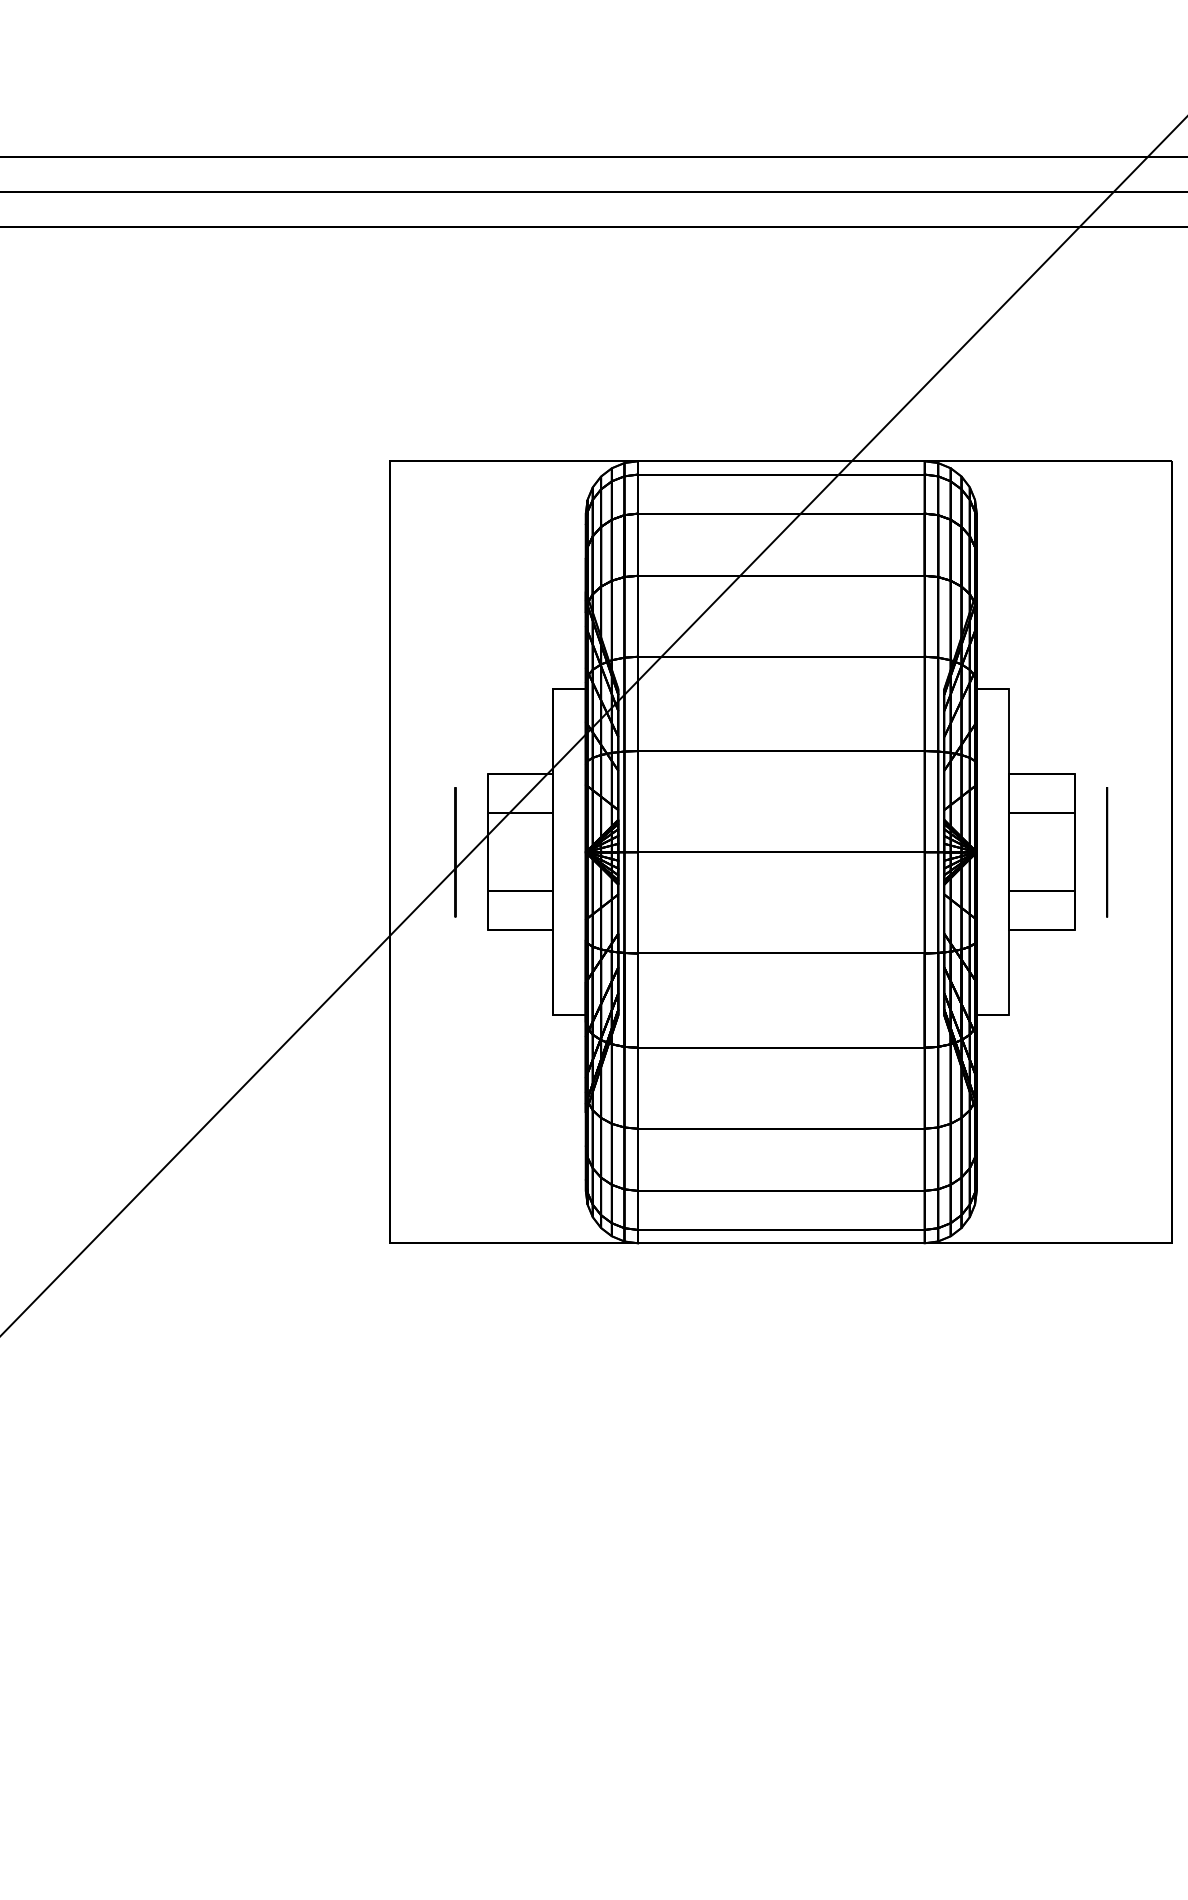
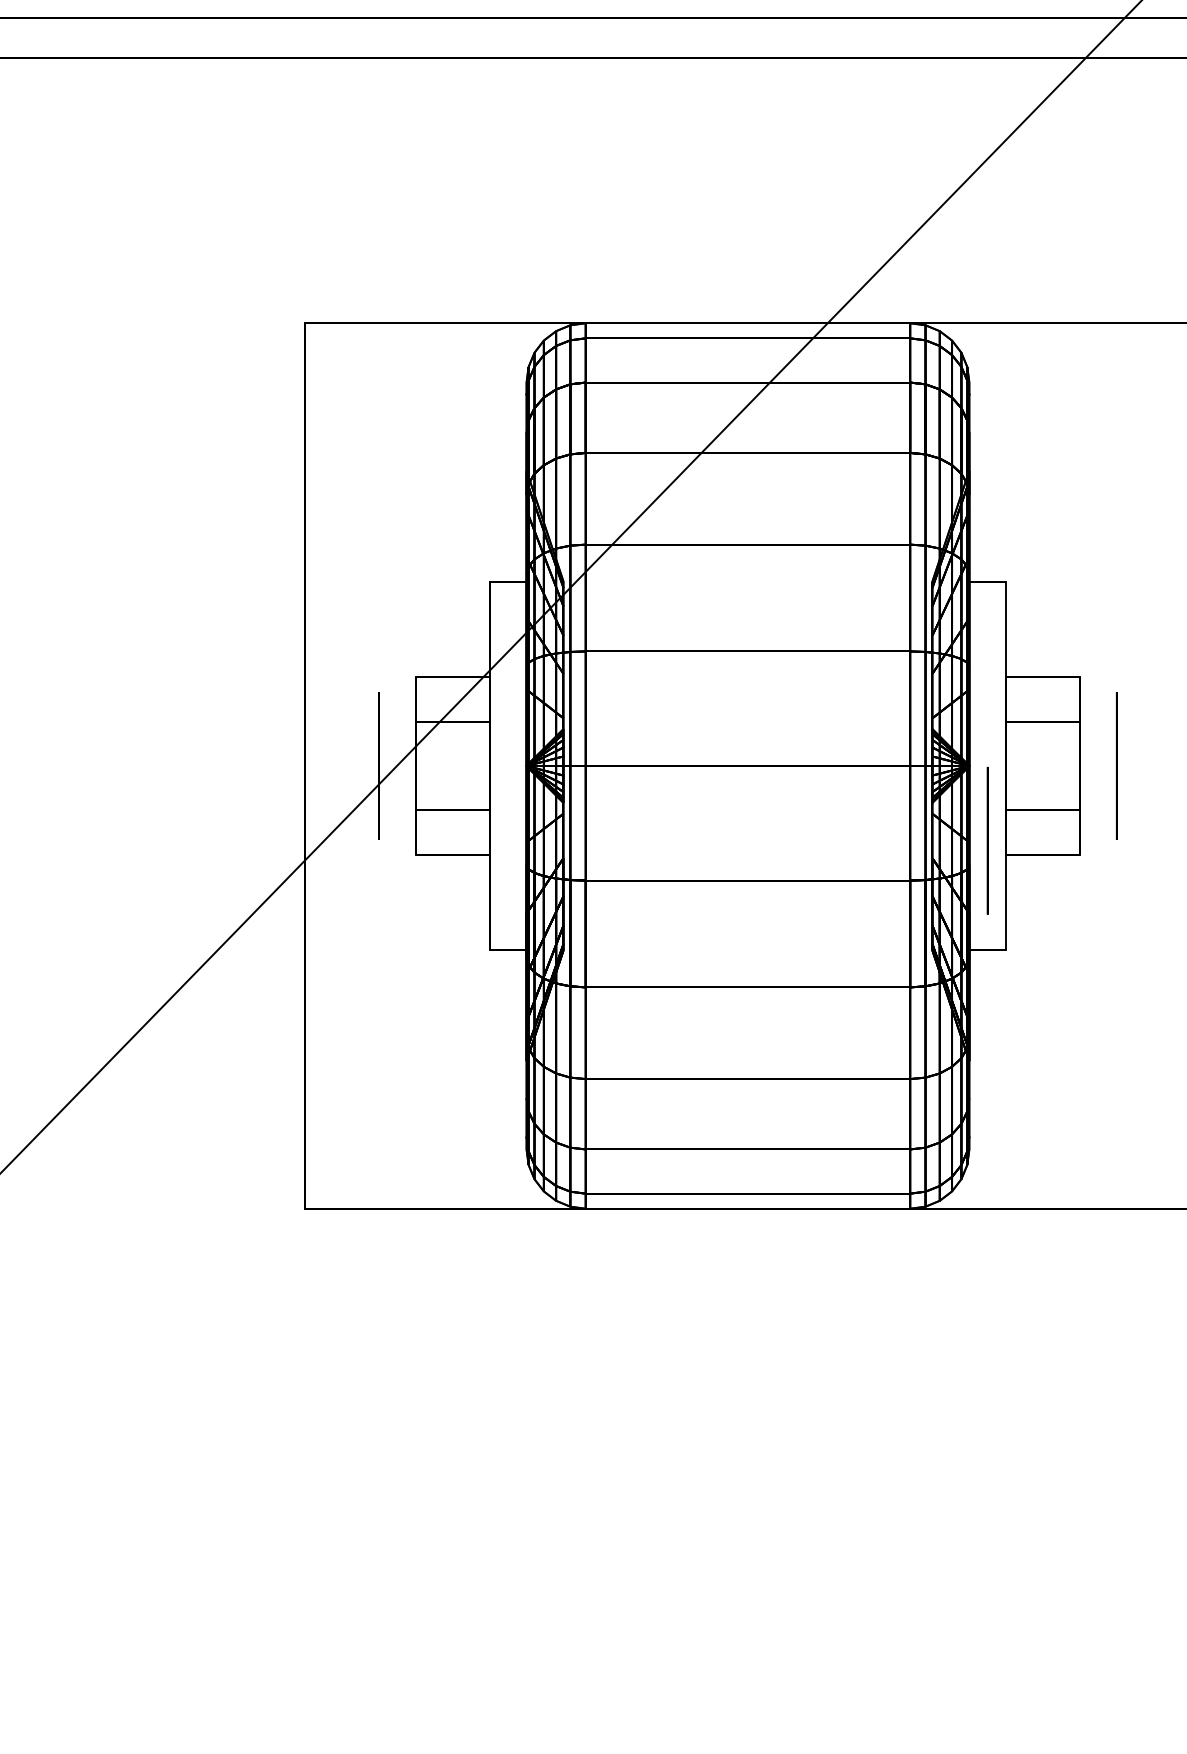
circle: (993, 918) -> (988, 840), added

